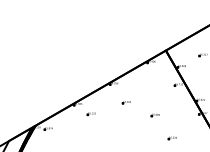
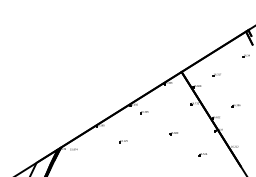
part: (126, 102) -> (144, 112), moved
part: (91, 114) -> (123, 141), moved
part: (172, 138) -> (202, 154), moved

